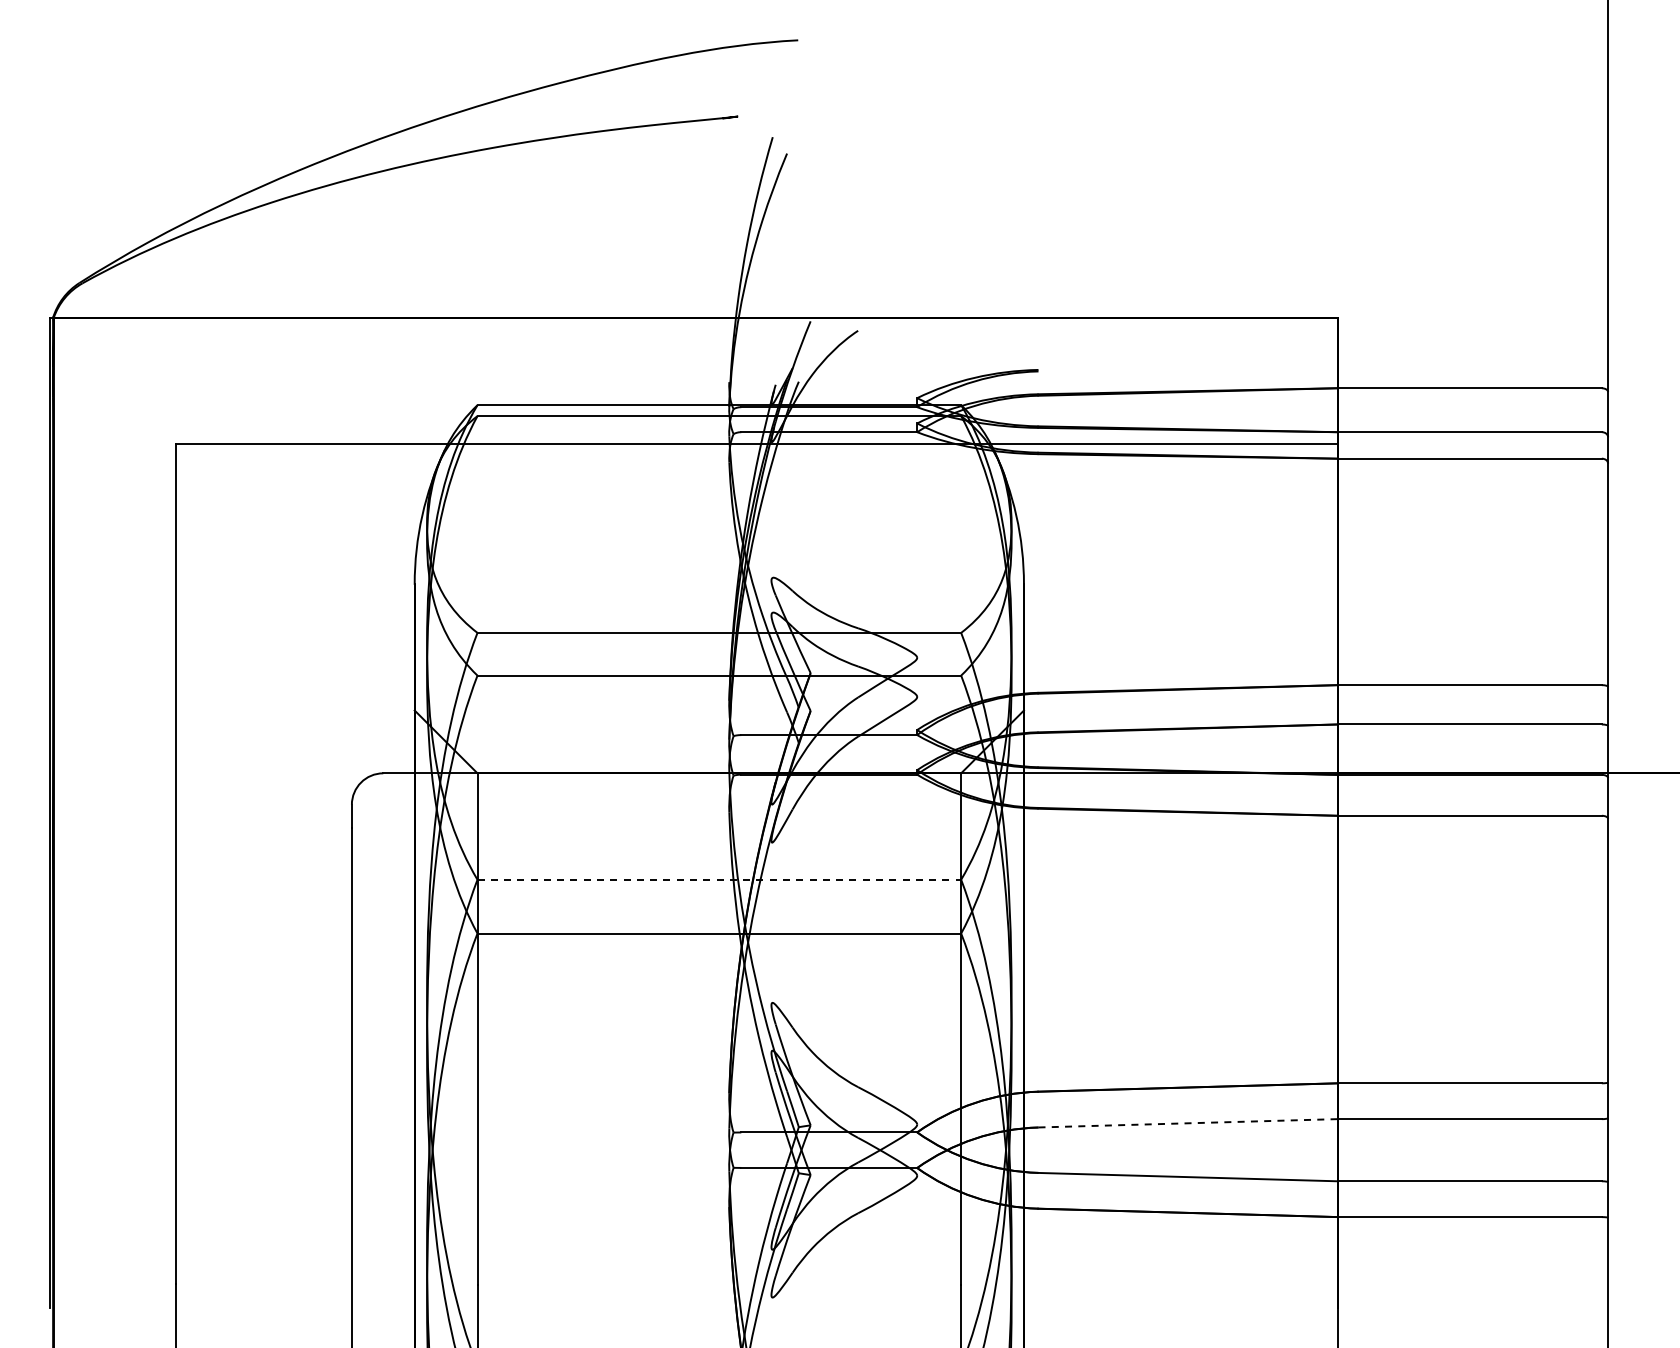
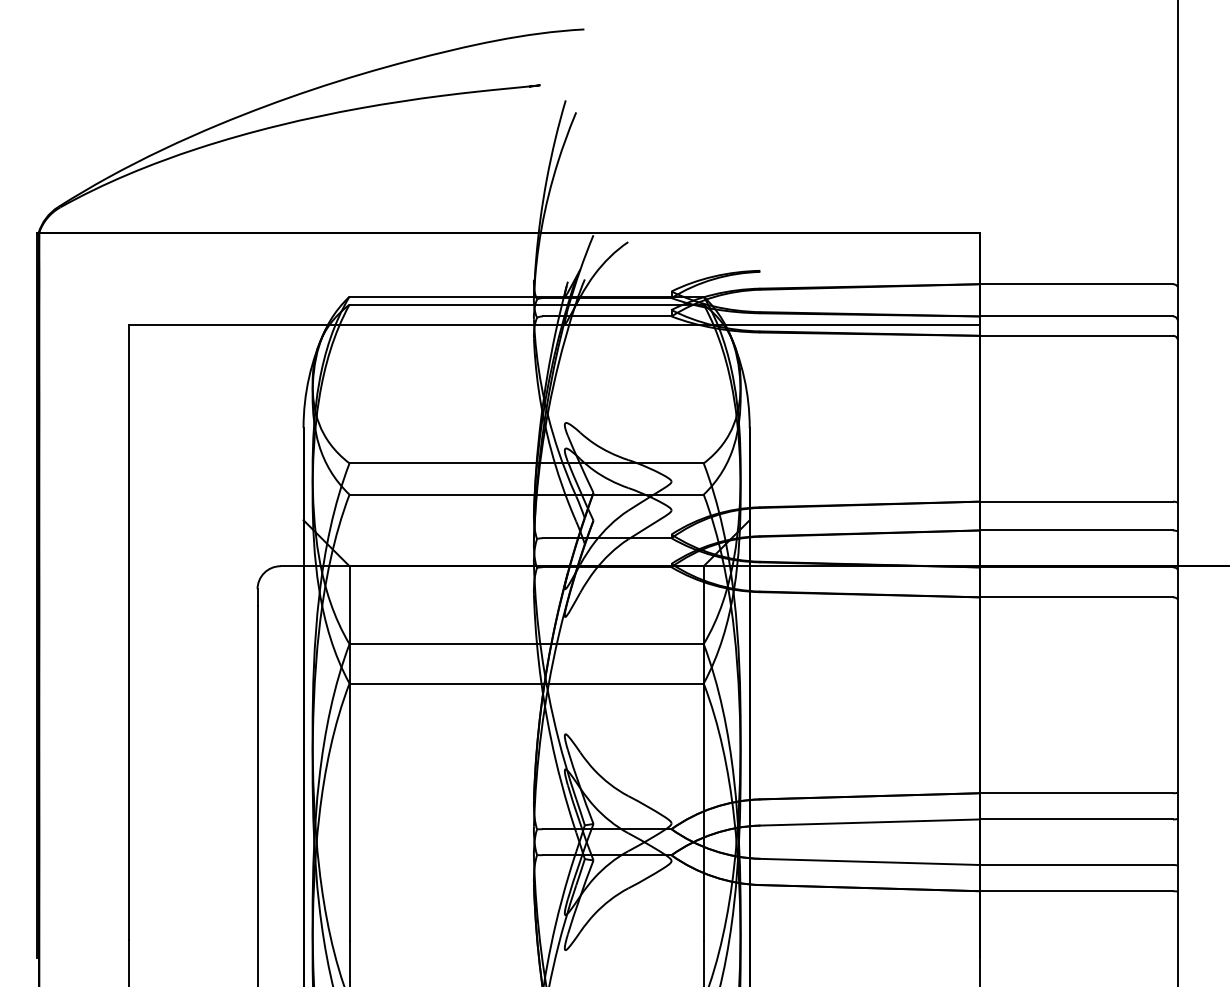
line: (719, 879) -> (526, 643), dashed -> solid
line: (1188, 1123) -> (870, 822), dashed -> solid

